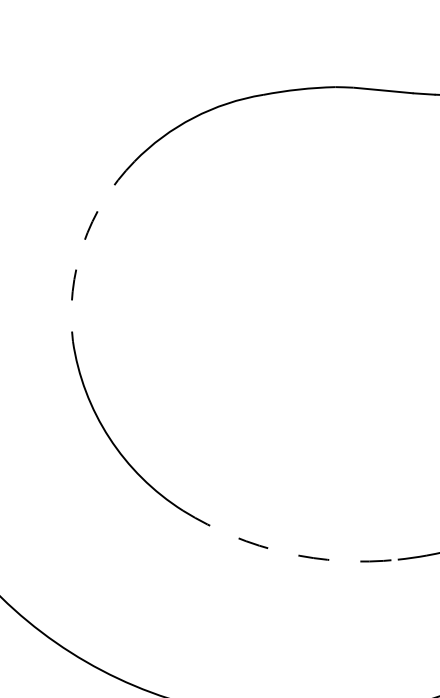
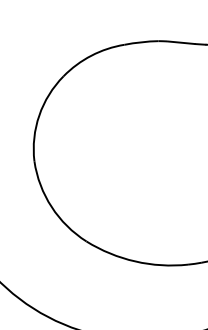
arc: (83, 244) -> (39, 115), dashed -> solid
arc: (286, 553) -> (135, 261), dashed -> solid

